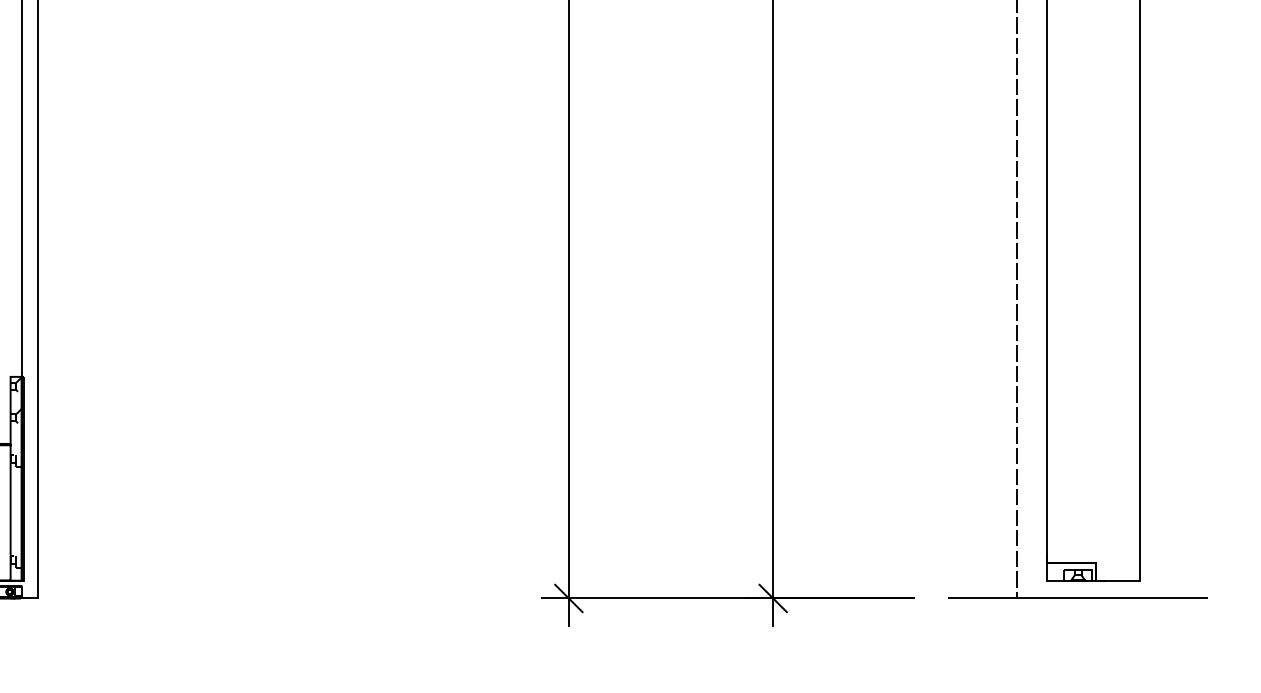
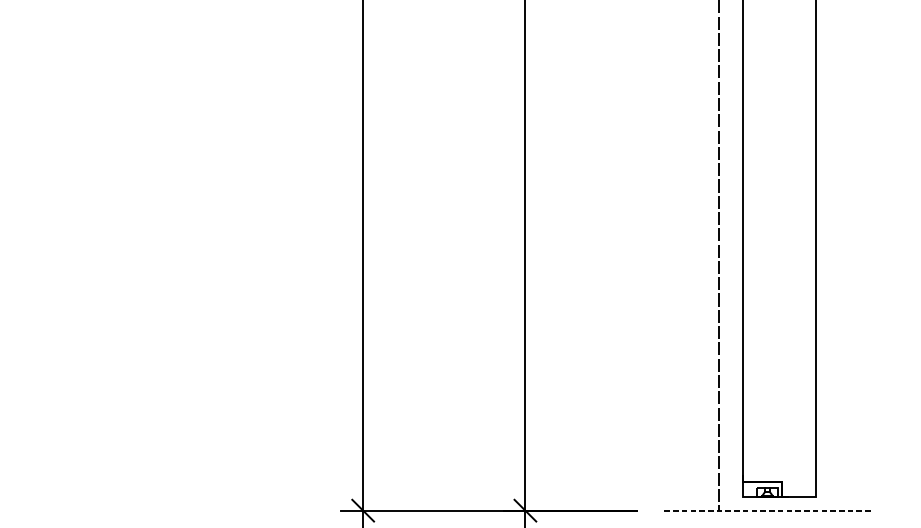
line: (1078, 598) -> (767, 510), solid -> dashed

